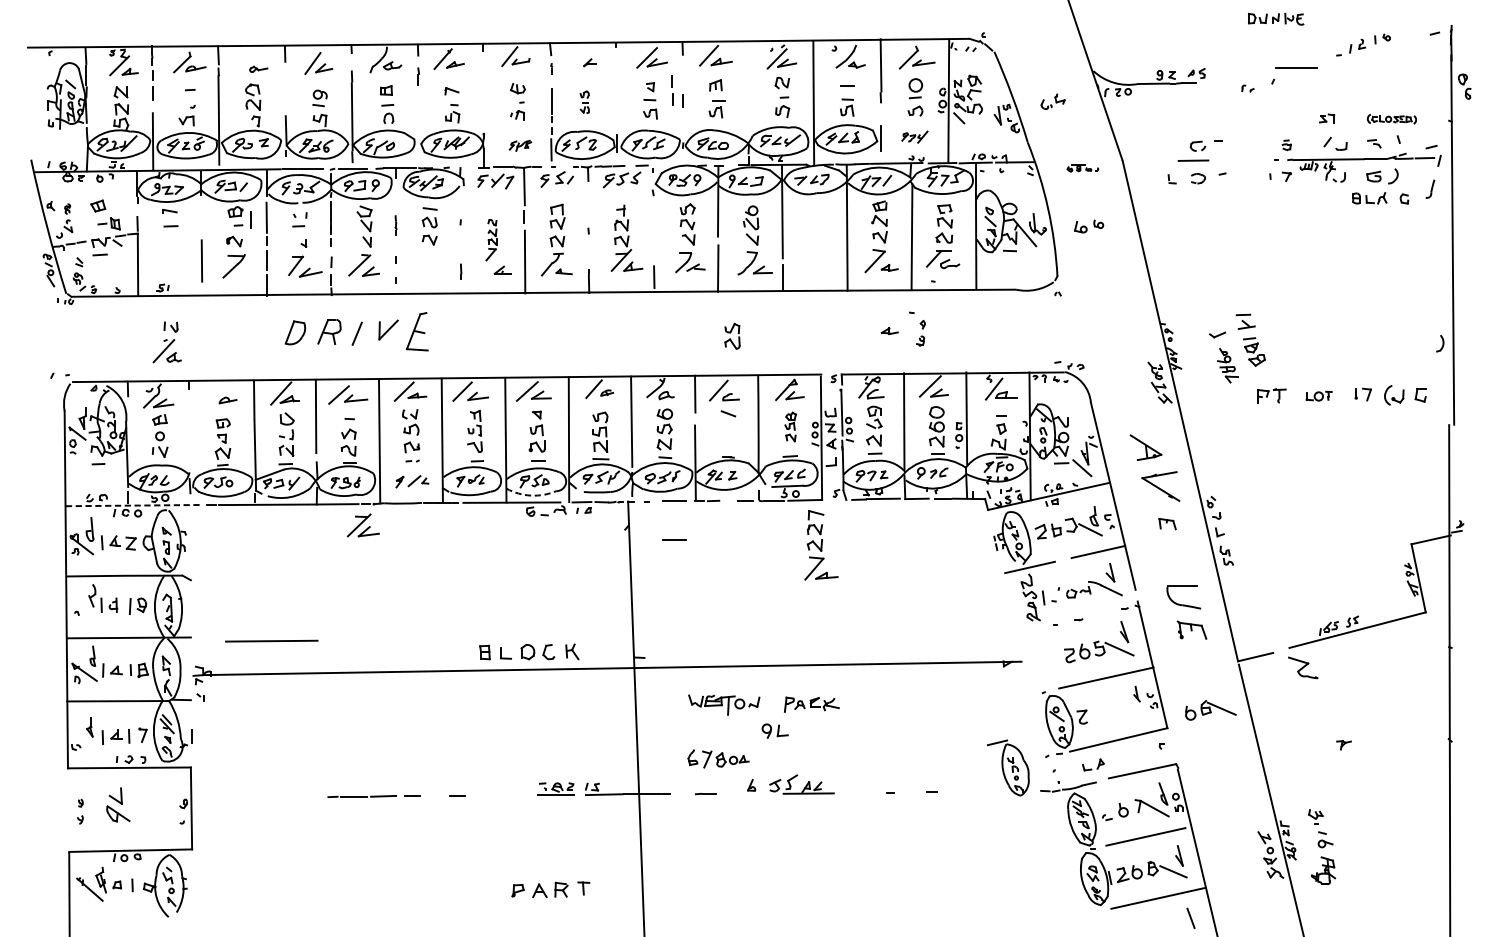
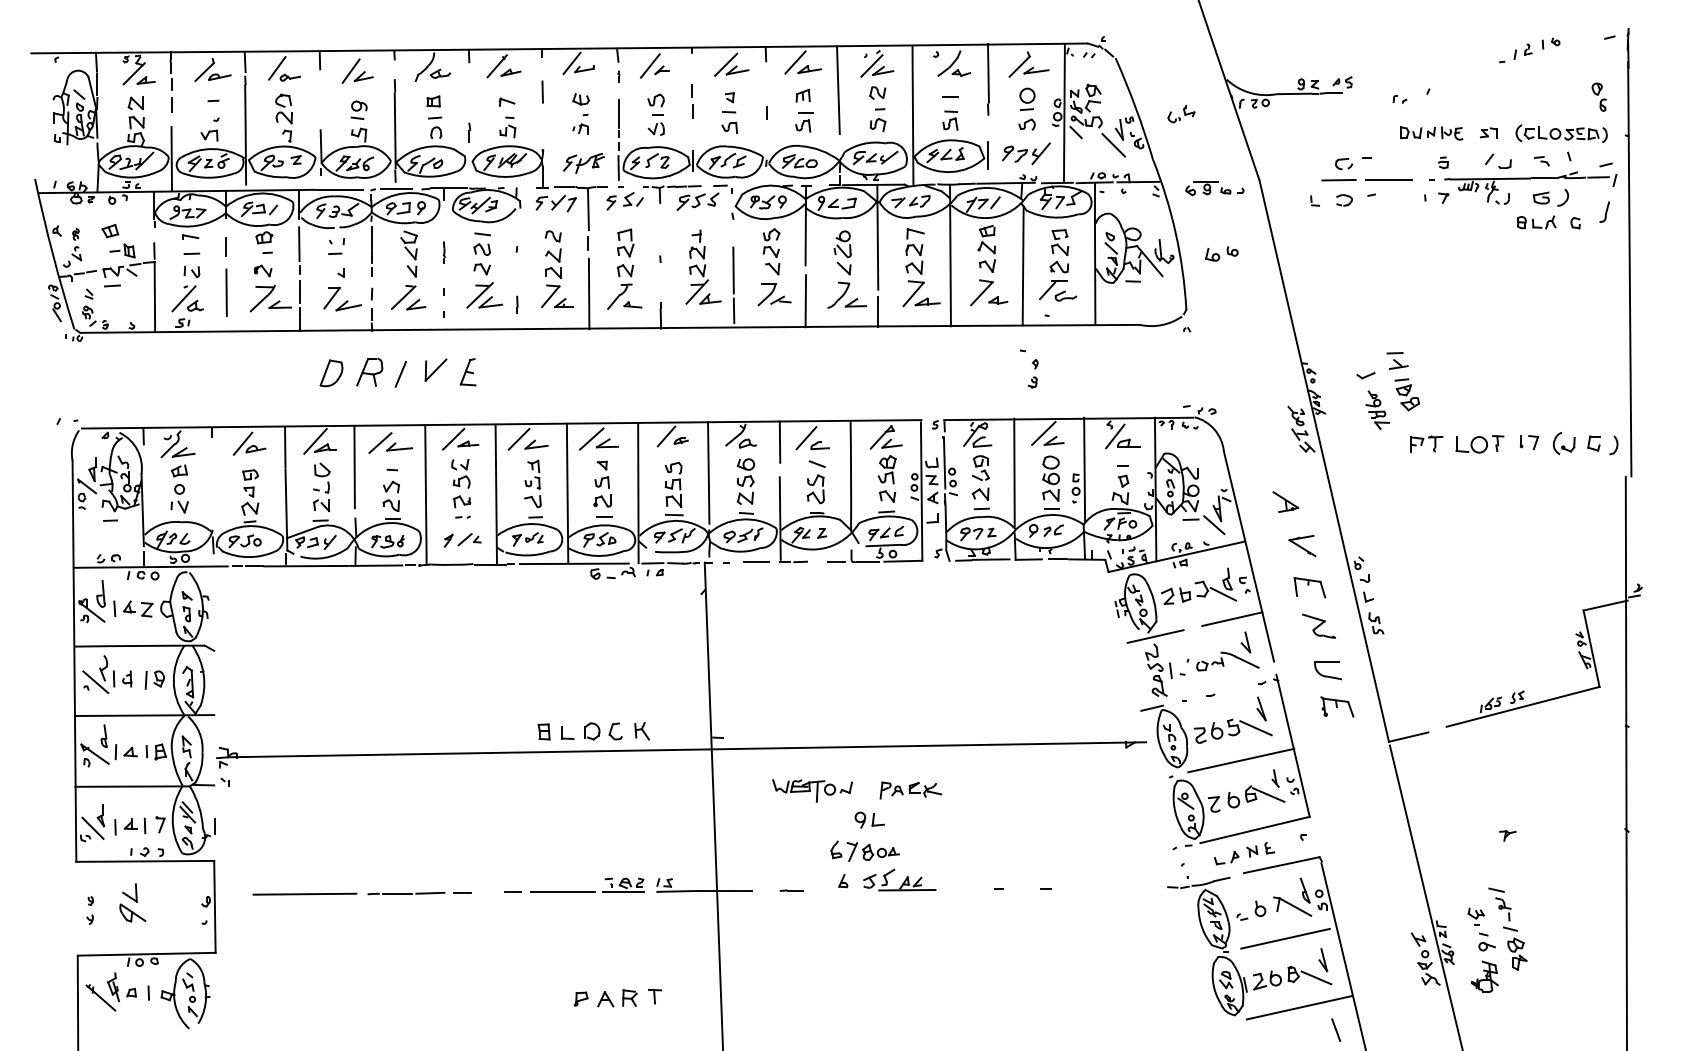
part: (1275, 19) -> (1431, 133), moved
line: (578, 58) -> (649, 65), added
line: (247, 61) -> (277, 68), added
line: (1295, 67) -> (1388, 179), moved
part: (418, 76) -> (469, 132), moved
line: (747, 80) -> (838, 90), added
line: (483, 81) -> (542, 91), added
part: (1464, 86) -> (1598, 96), moved
line: (672, 93) -> (692, 104), moved
part: (584, 102) -> (655, 114), size x1.67
part: (1391, 119) -> (1561, 133), size x1.67
line: (992, 129) -> (1113, 145), added
part: (914, 136) -> (1026, 153), size x1.67
part: (520, 145) -> (583, 163), size x1.67
part: (1082, 168) -> (1214, 188), size x1.67
line: (250, 219) -> (225, 246), moved
part: (491, 240) -> (551, 269), size x1.67
line: (653, 241) -> (733, 270), added
part: (249, 271) -> (279, 304), added
part: (889, 331) -> (998, 371), removed
part: (416, 332) -> (467, 372), size x0.62
part: (732, 336) -> (815, 489), moved
part: (167, 341) -> (187, 288), moved
part: (1439, 343) -> (1613, 445), moved
line: (216, 395) -> (242, 443), added
part: (1318, 396) -> (1479, 444), size x1.67
part: (790, 426) -> (886, 478), size x1.43
part: (1145, 447) -> (1285, 501), size x0.71
part: (1160, 487) -> (1302, 546), size x0.62
arc: (530, 495) -> (595, 555), dashed -> solid
line: (134, 505) -> (150, 567), dashed -> solid
part: (1167, 523) -> (1309, 587), size x1.67
part: (363, 525) -> (484, 295), moved
line: (674, 539) -> (756, 605), removed
part: (821, 545) -> (921, 267), moved
part: (1184, 597) -> (1328, 670), size x0.71
line: (85, 608) -> (95, 682), added
line: (271, 640) -> (304, 893), moved
part: (1303, 667) -> (1319, 625), moved
part: (1210, 710) -> (1256, 796), moved
line: (82, 737) -> (92, 827), added
part: (1123, 757) -> (1260, 849), added
part: (717, 758) -> (864, 850), moved
part: (1008, 768) -> (1164, 736), moved
line: (501, 795) -> (562, 892), added
part: (1343, 827) -> (1507, 928), added

